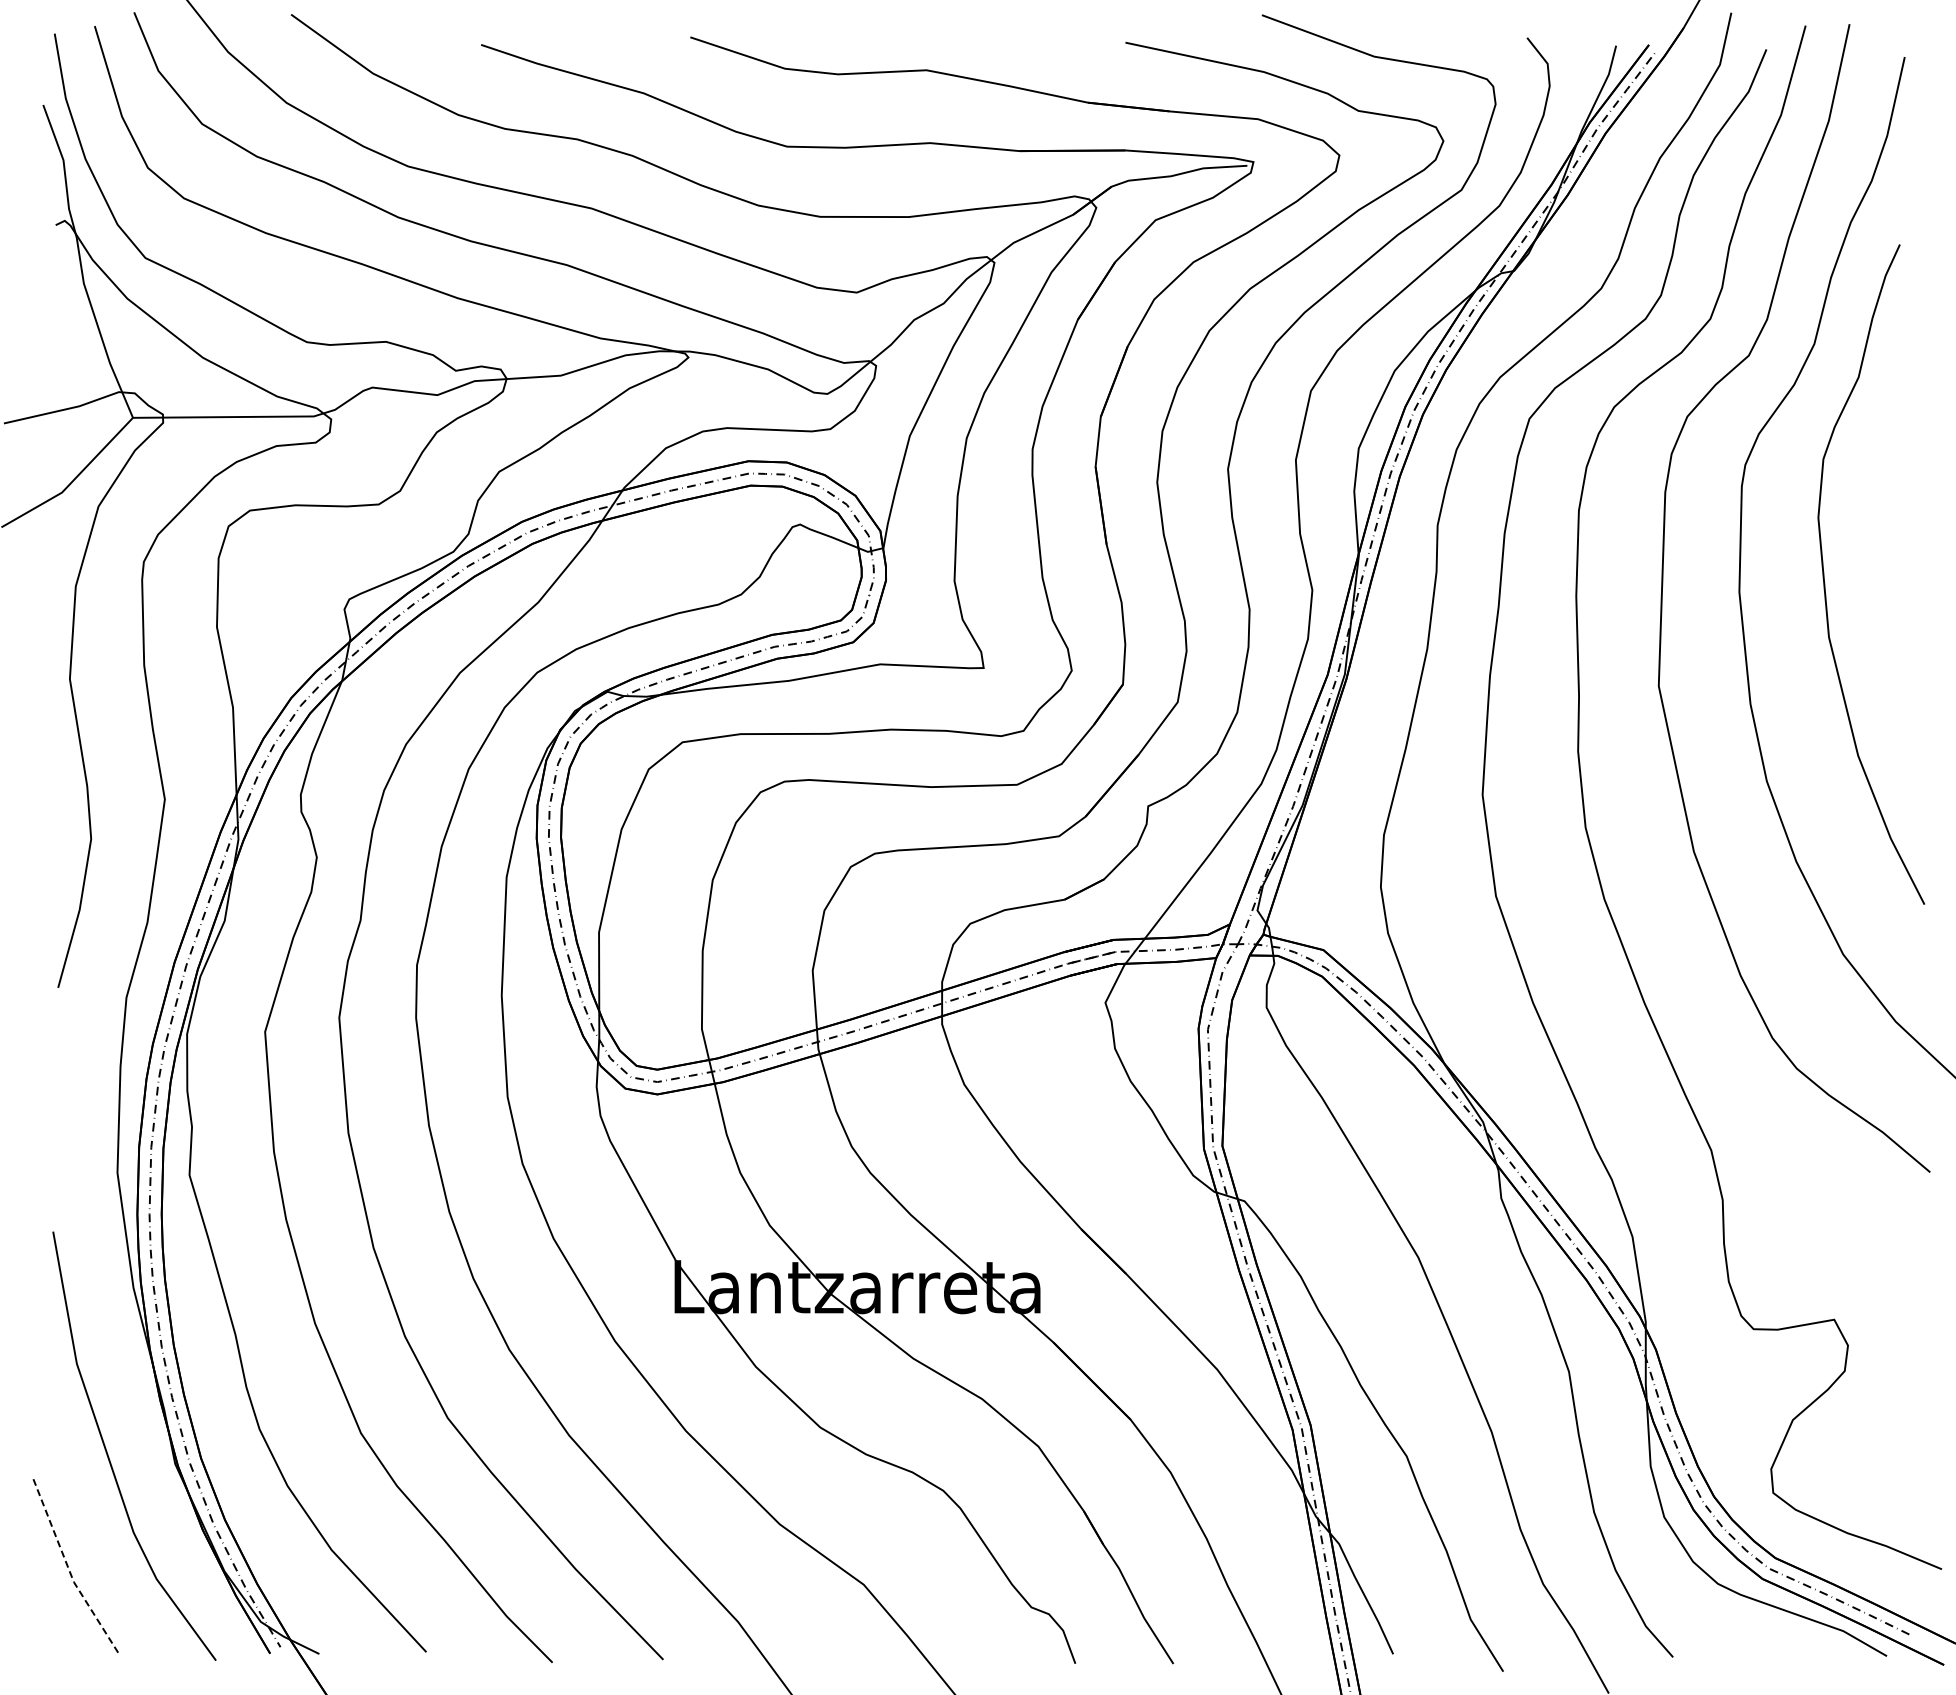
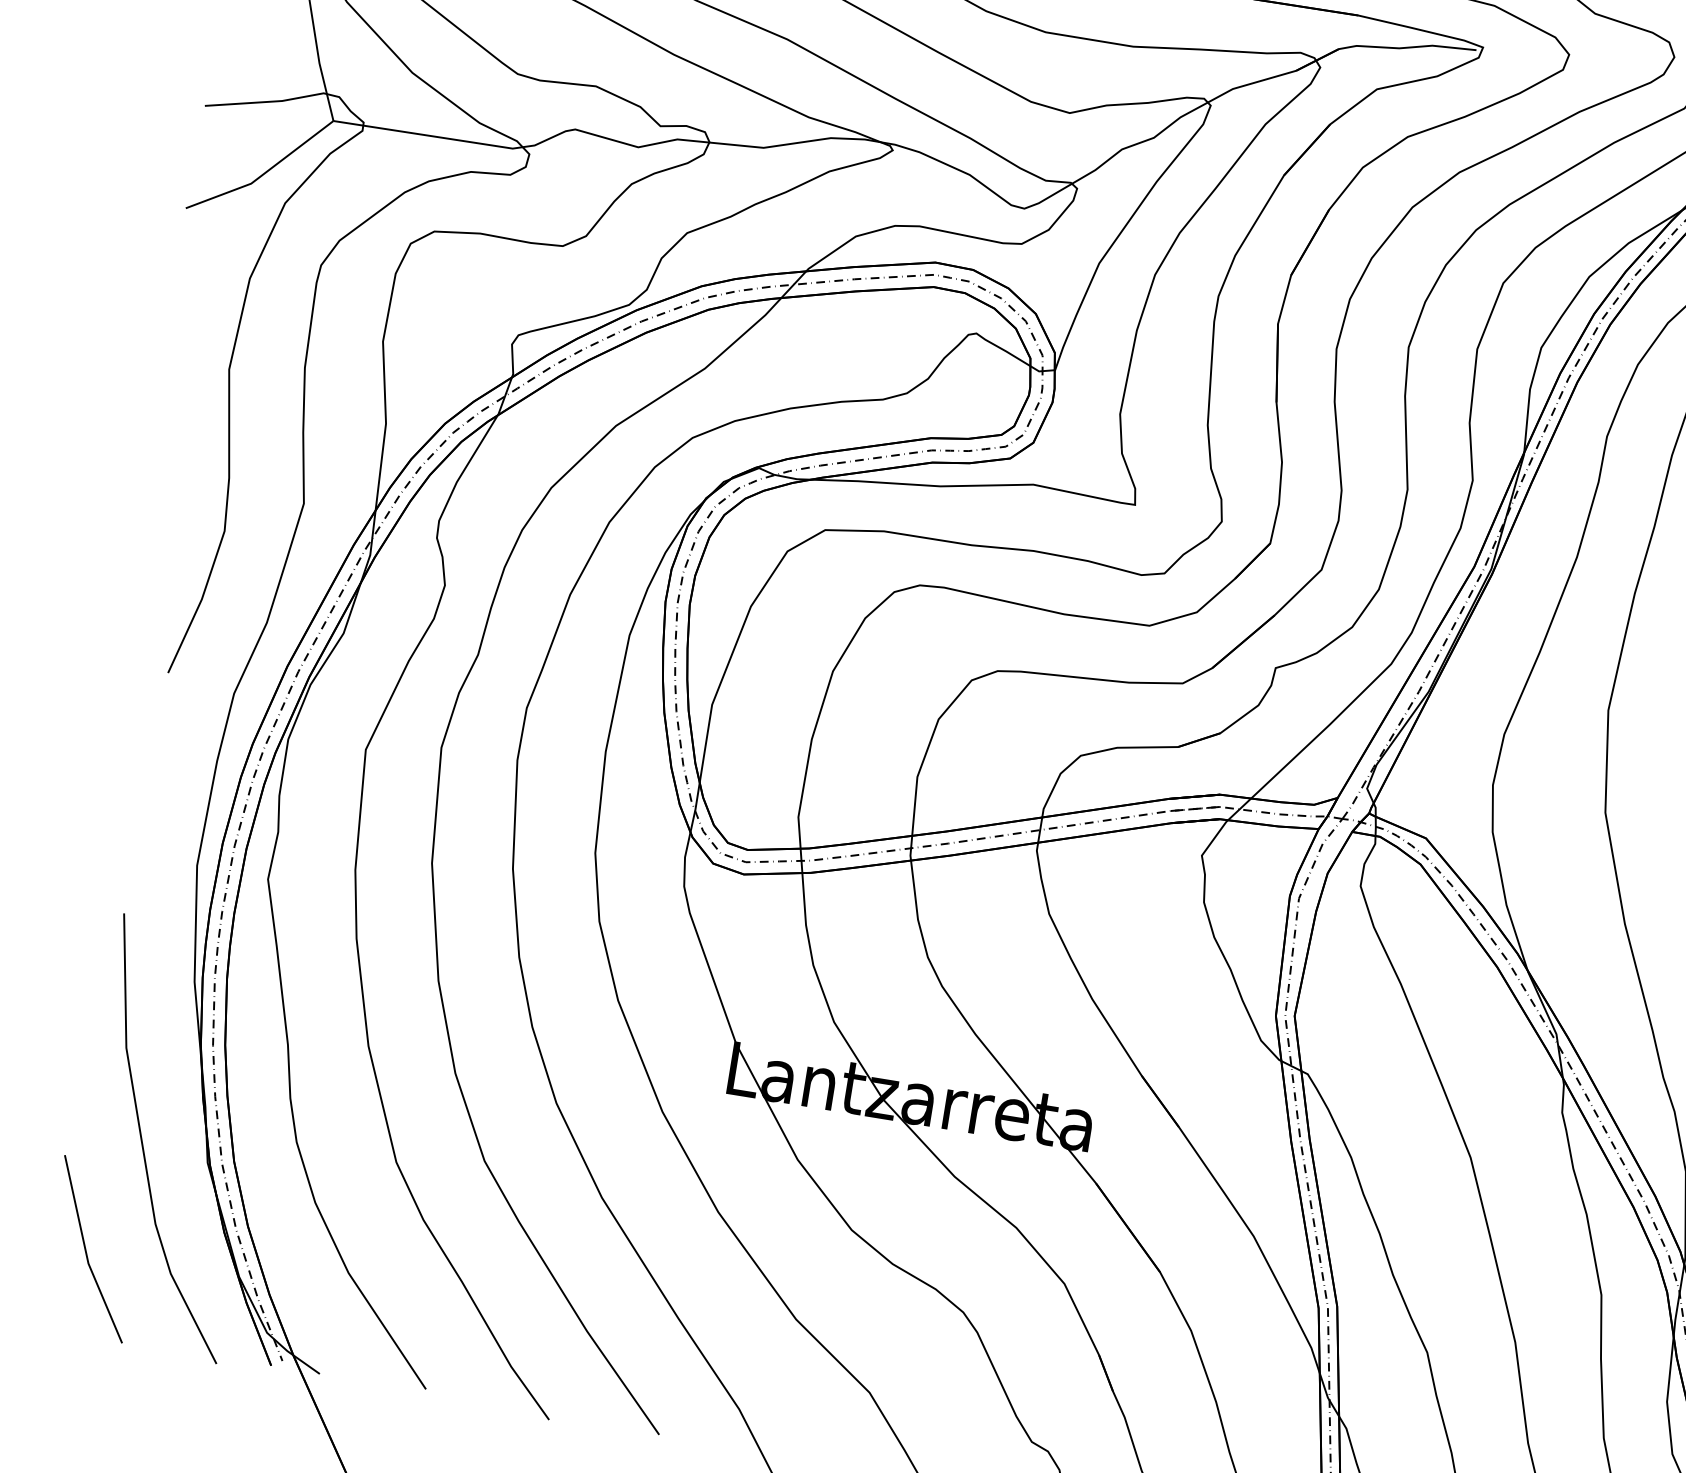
line: (69, 1572) -> (85, 1253), dashed -> solid

